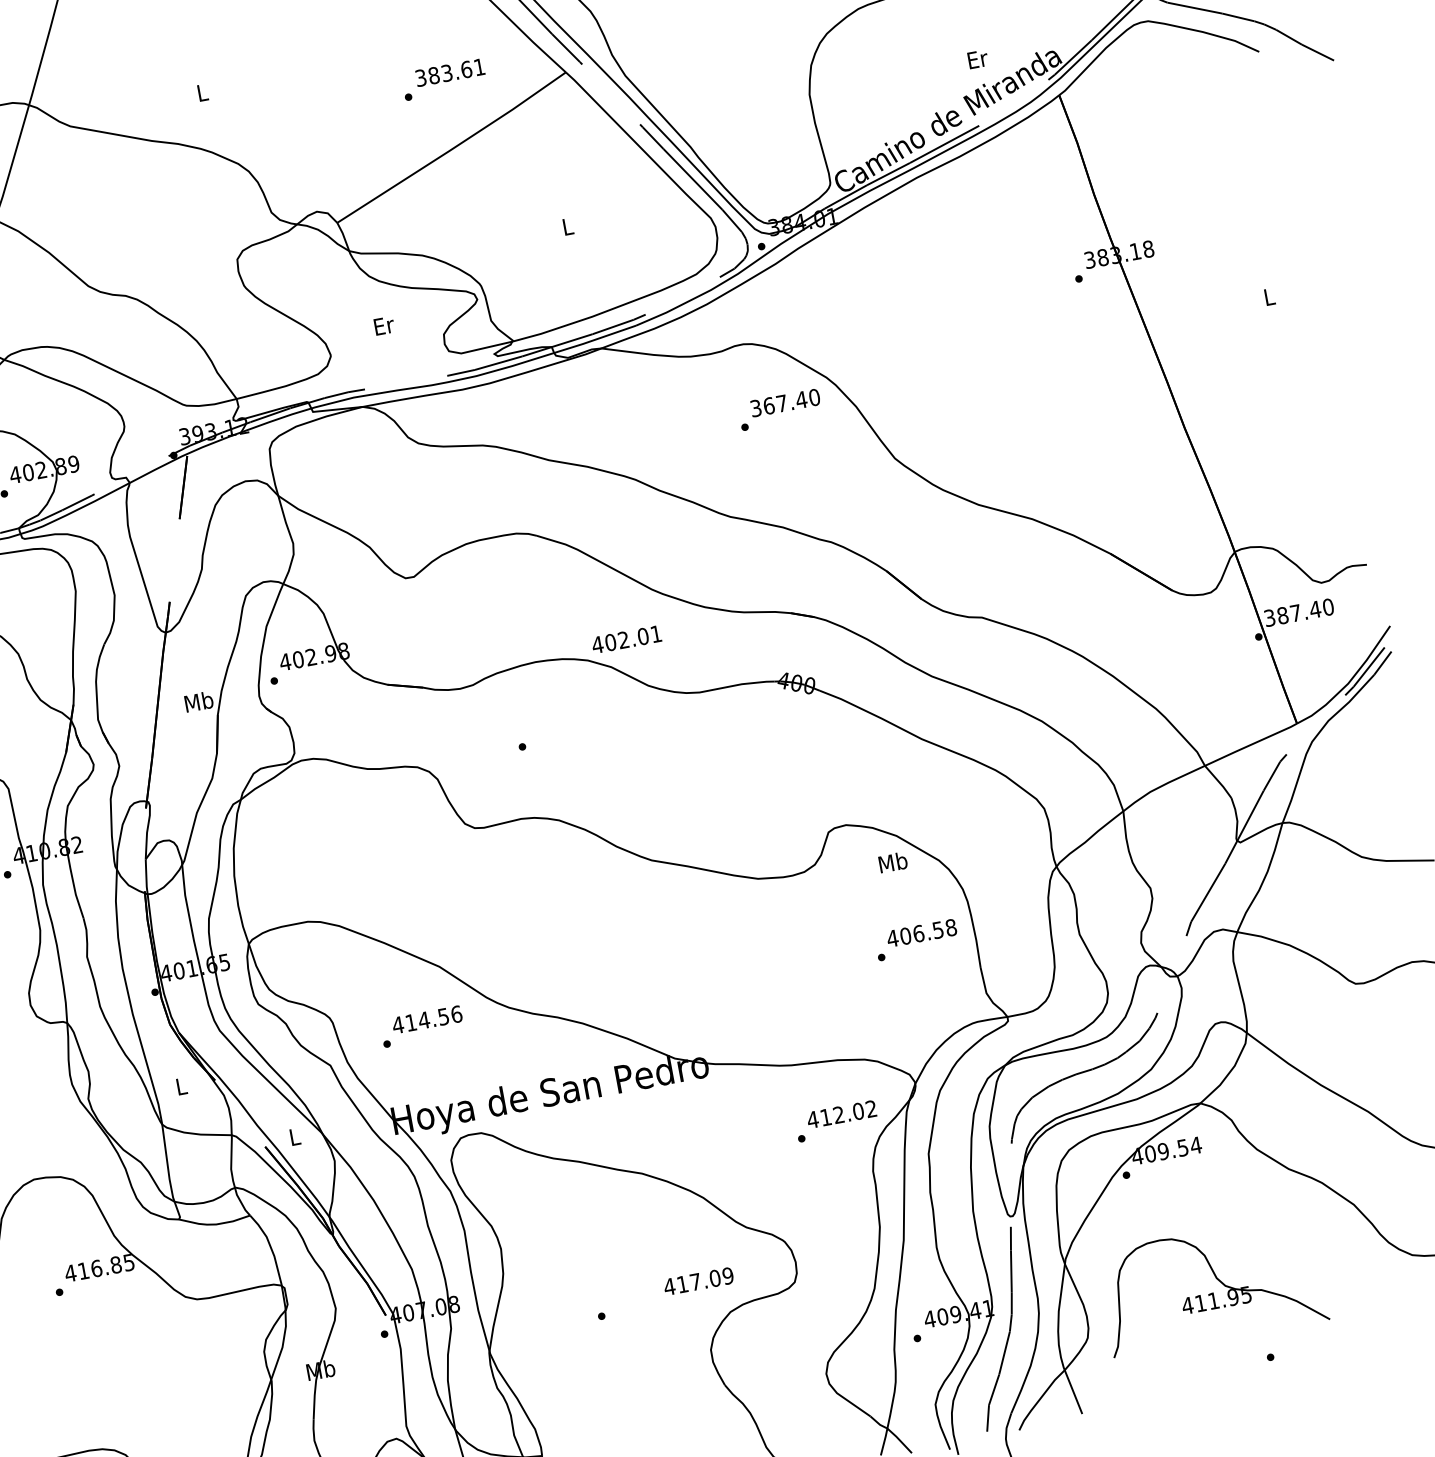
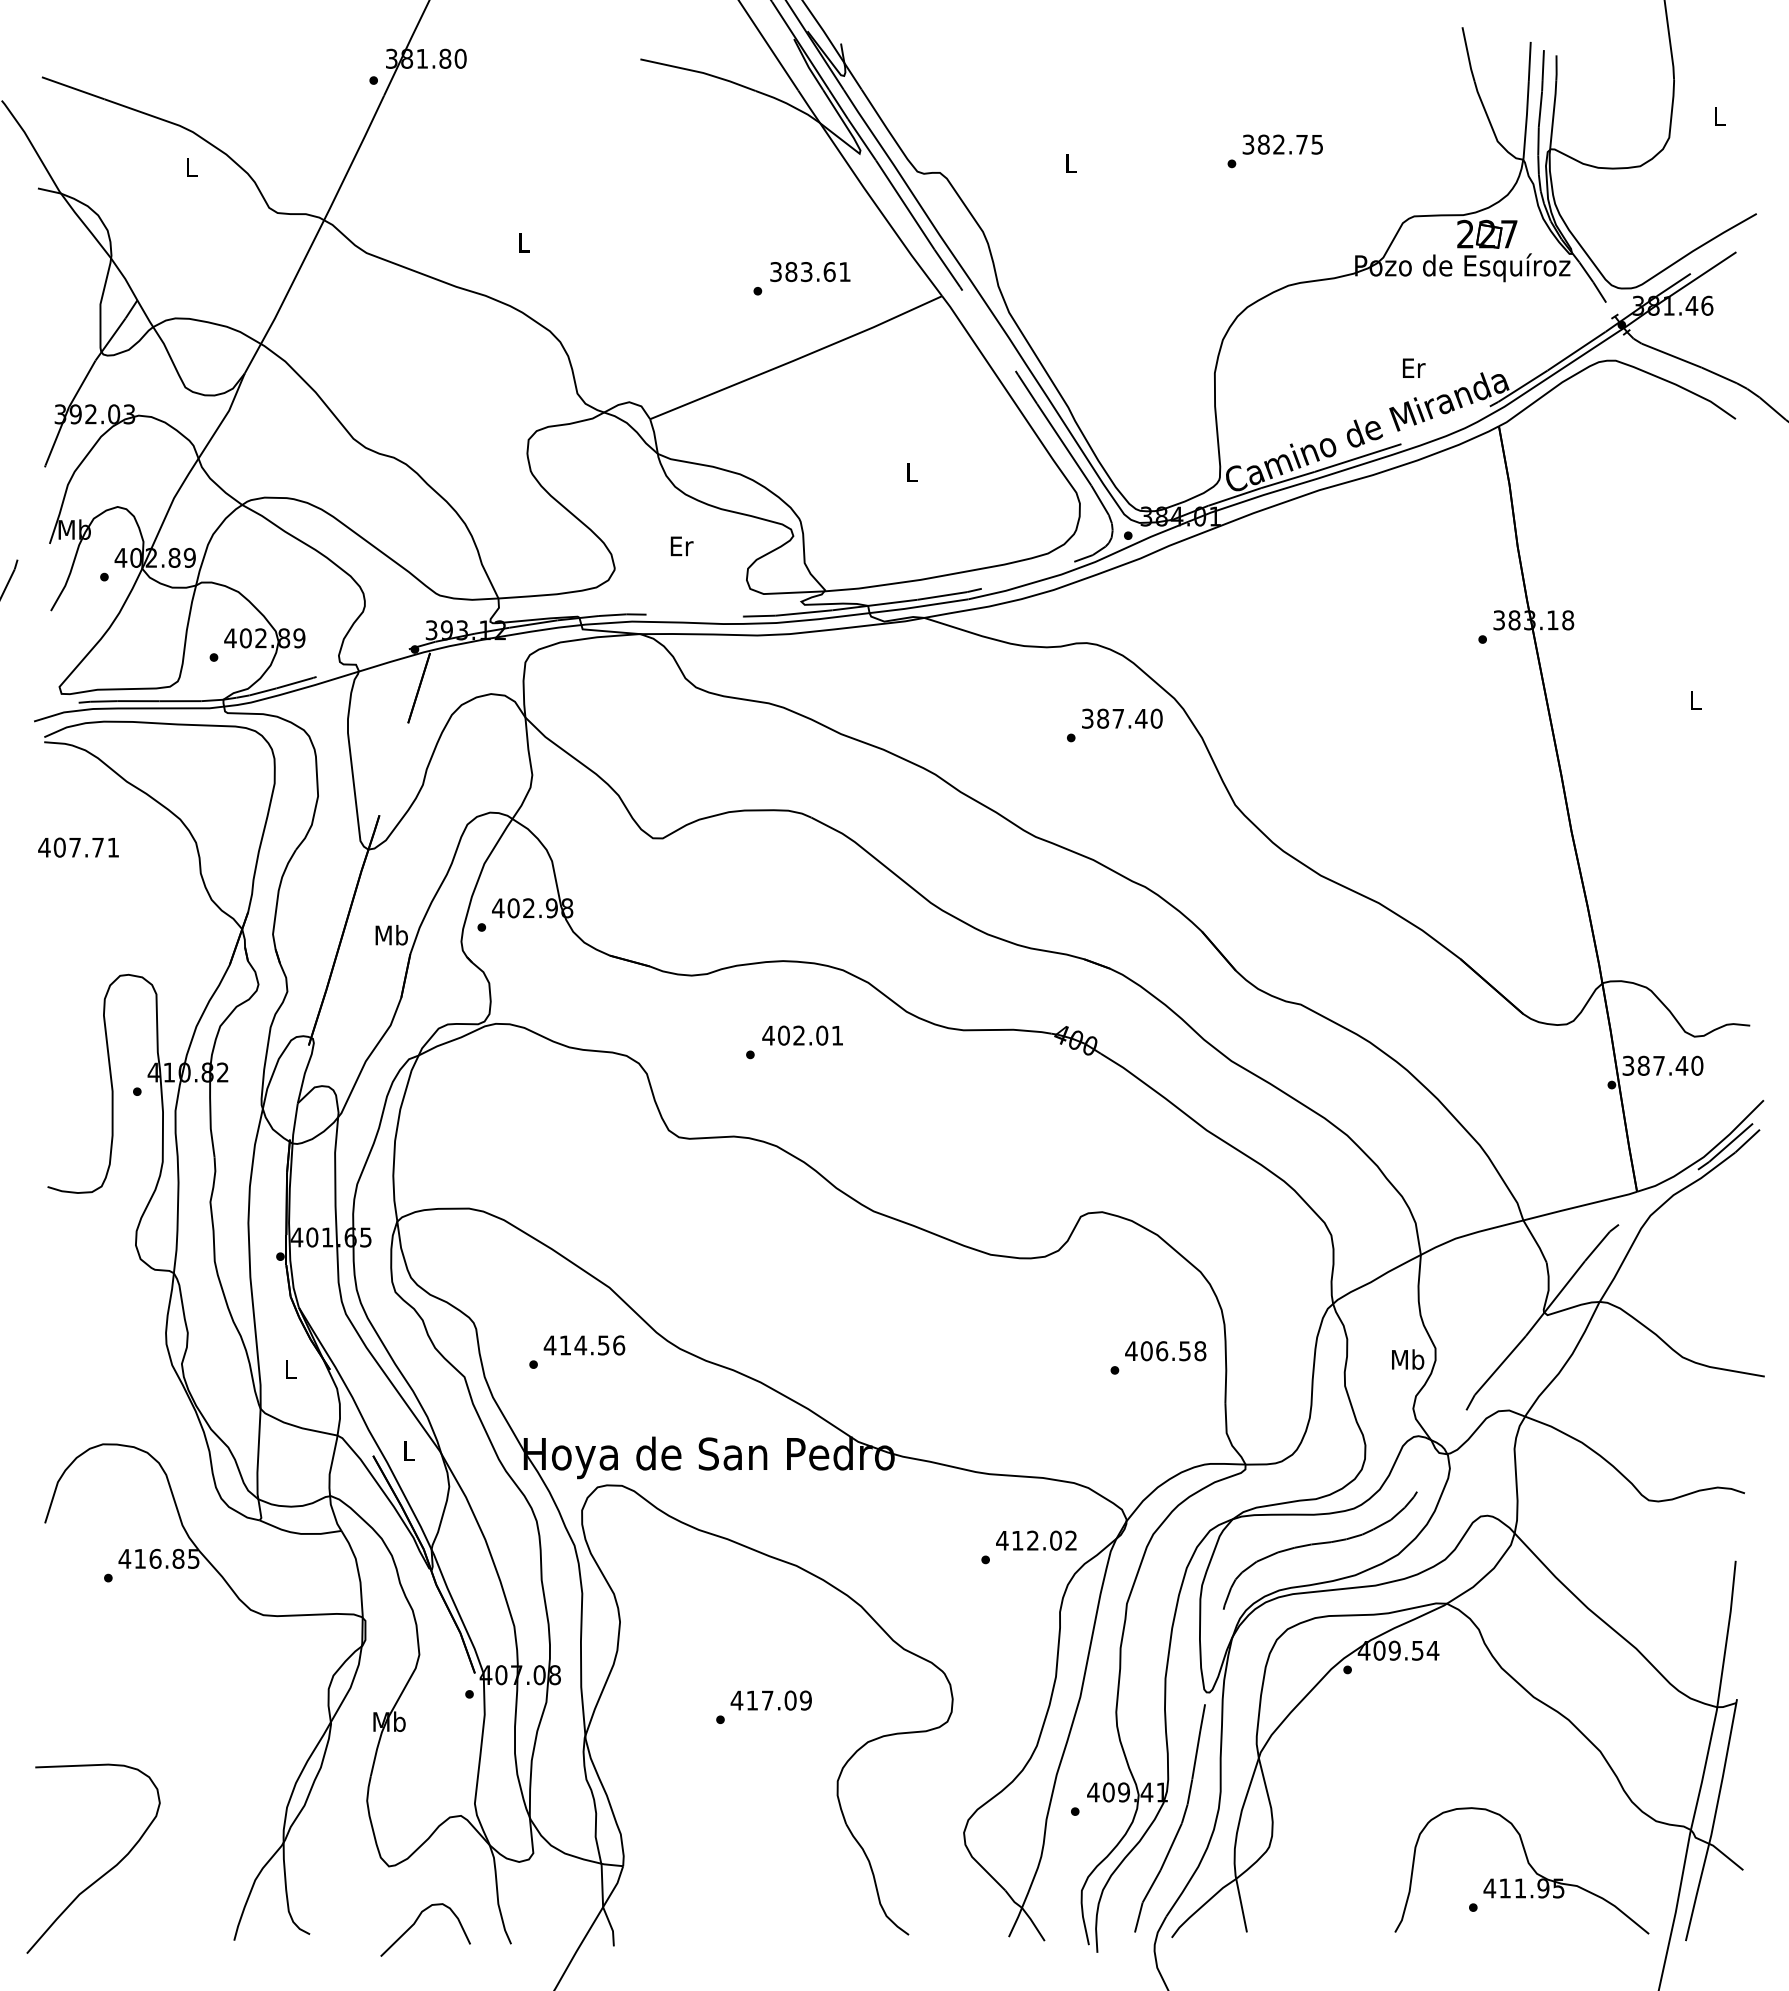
text: (769, 405) -> (1103, 718), 367.40 -> 387.40
text: (626, 639) -> (802, 1035), moved
text: (893, 862) -> (1408, 1359), moved
text: (698, 1281) -> (770, 1700), moved
part: (1213, 1292) -> (1521, 1878), moved

